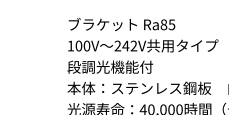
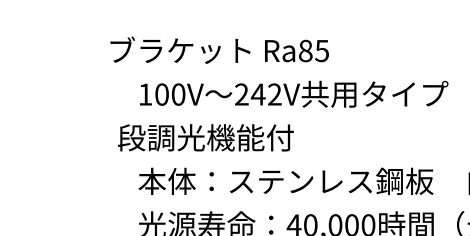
text: (121, 24) -> (218, 50), moved
text: (110, 66) -> (206, 136), moved

